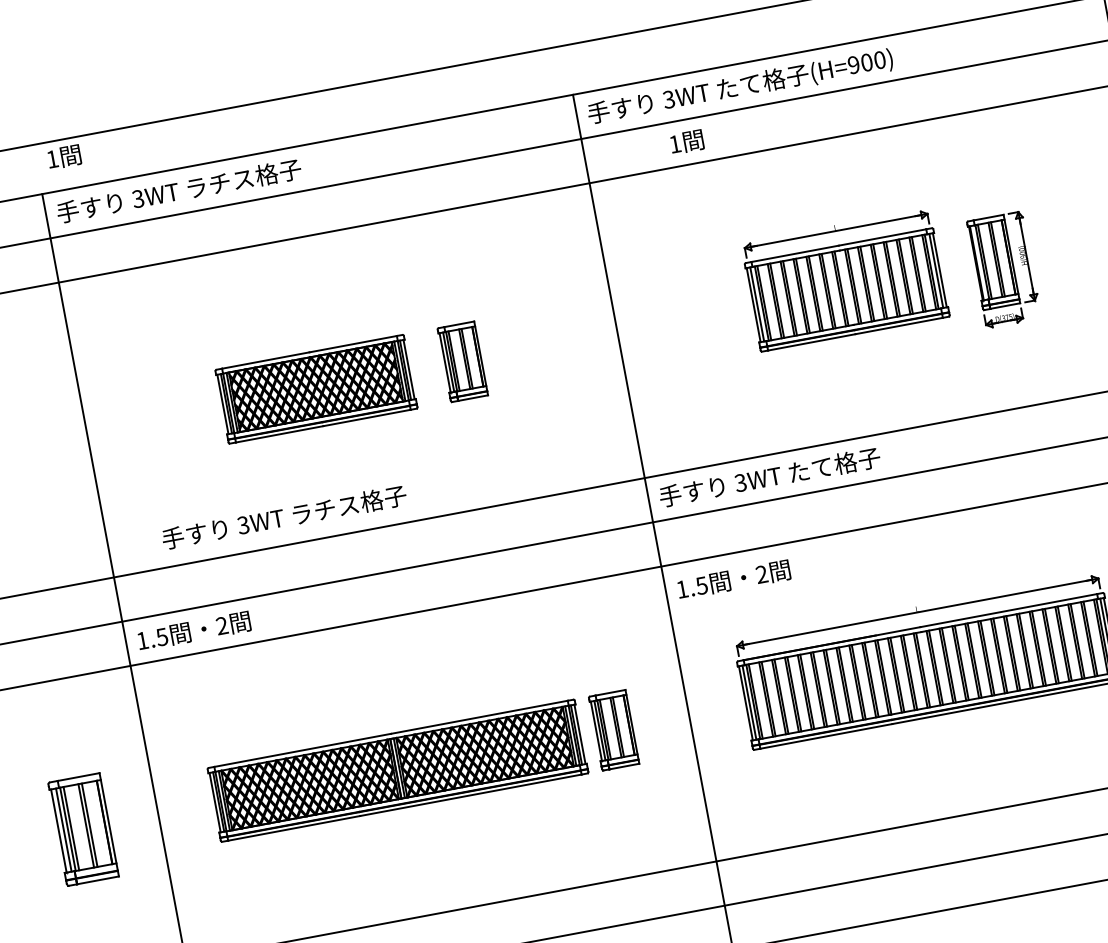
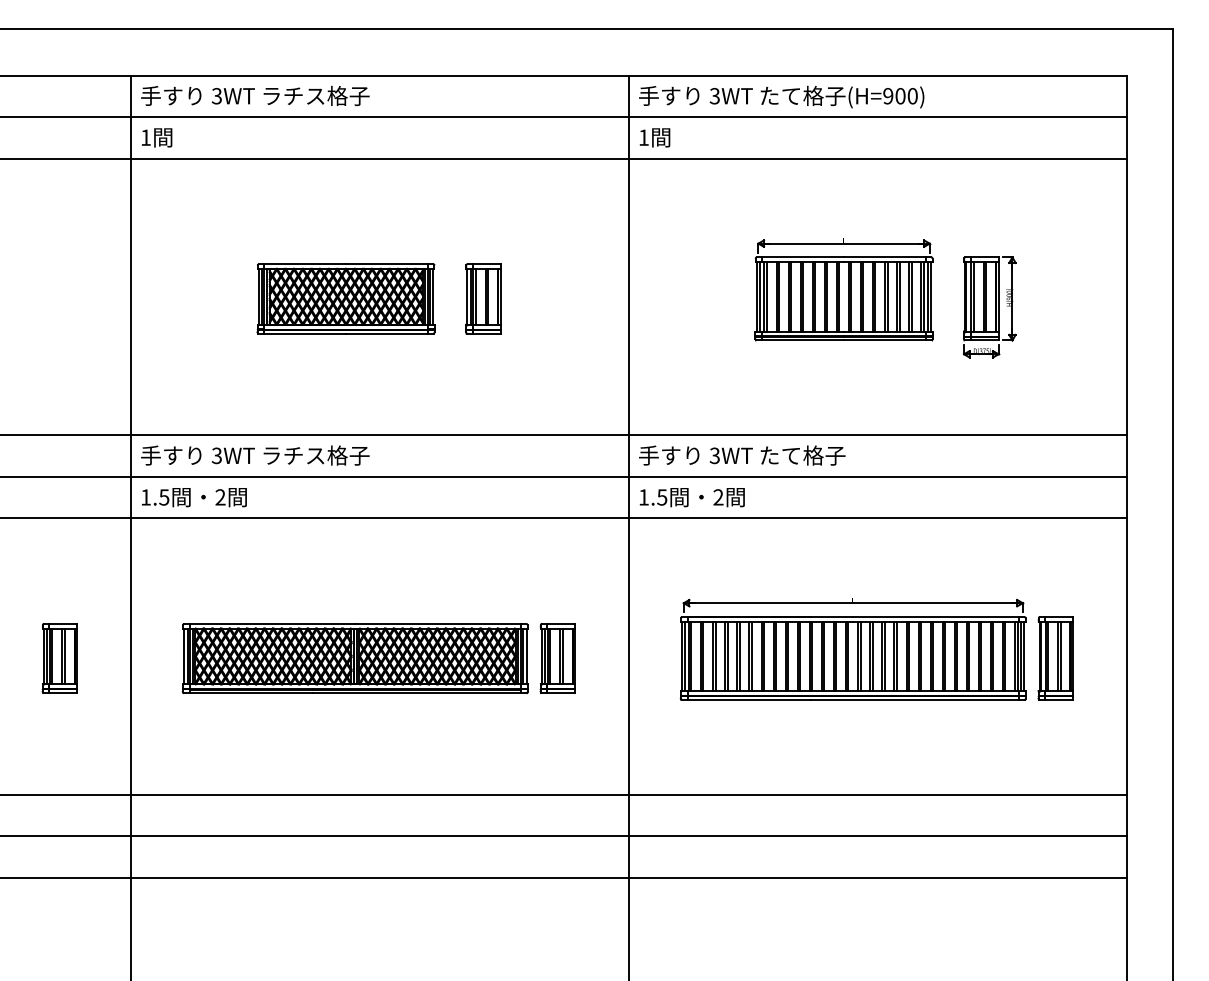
text: (686, 141) -> (654, 137), moved
text: (64, 156) -> (157, 137), moved
text: (284, 517) -> (255, 455), moved
text: (733, 579) -> (691, 497), moved
part: (82, 829) -> (59, 658), size x0.71

